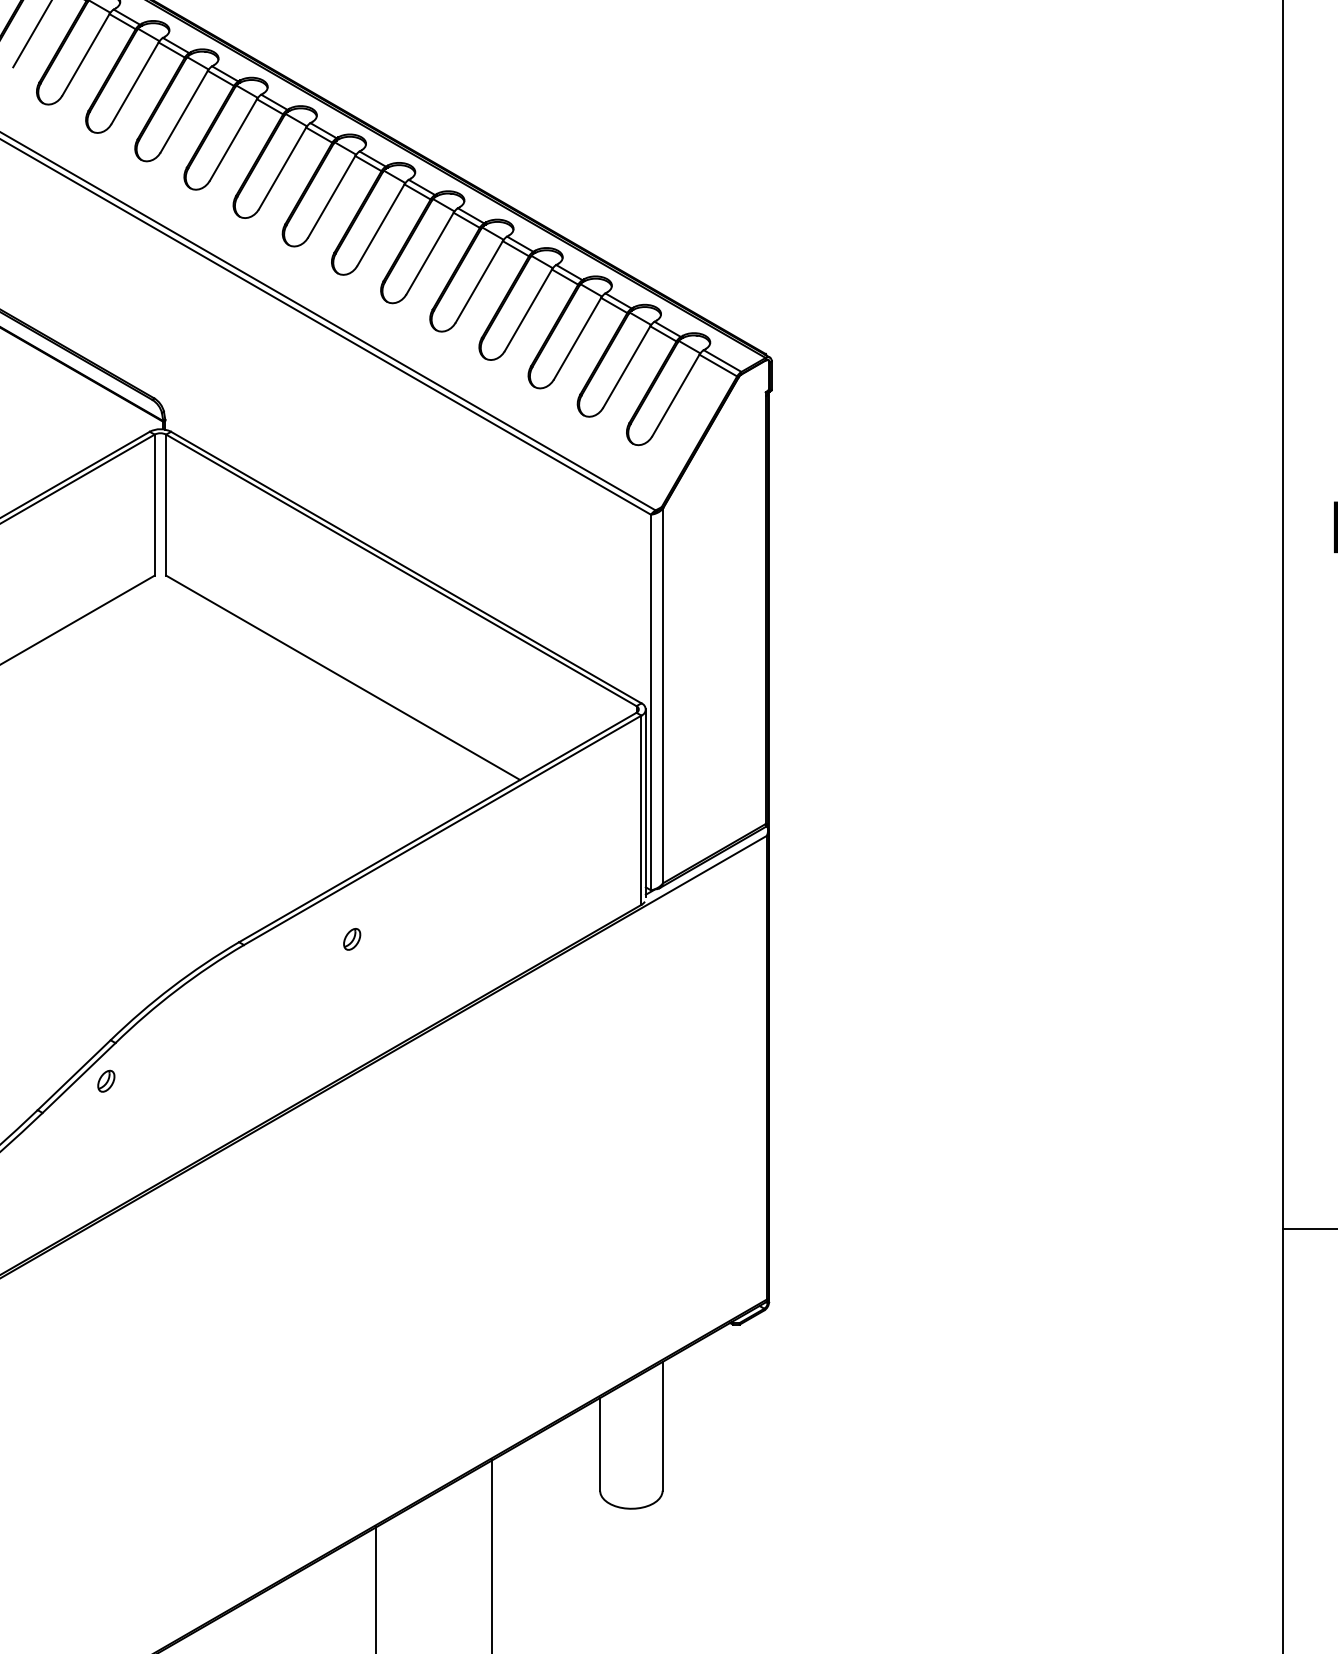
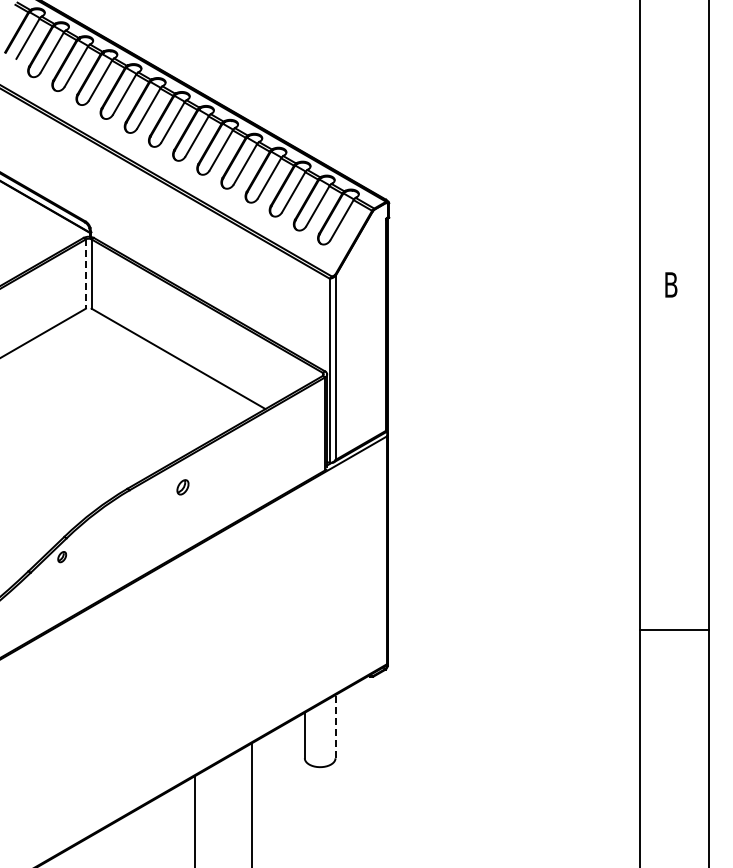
line: (153, 506) -> (85, 274), solid -> dashed
part: (351, 939) -> (182, 487), size x1.4
line: (662, 1426) -> (335, 726), solid -> dashed

